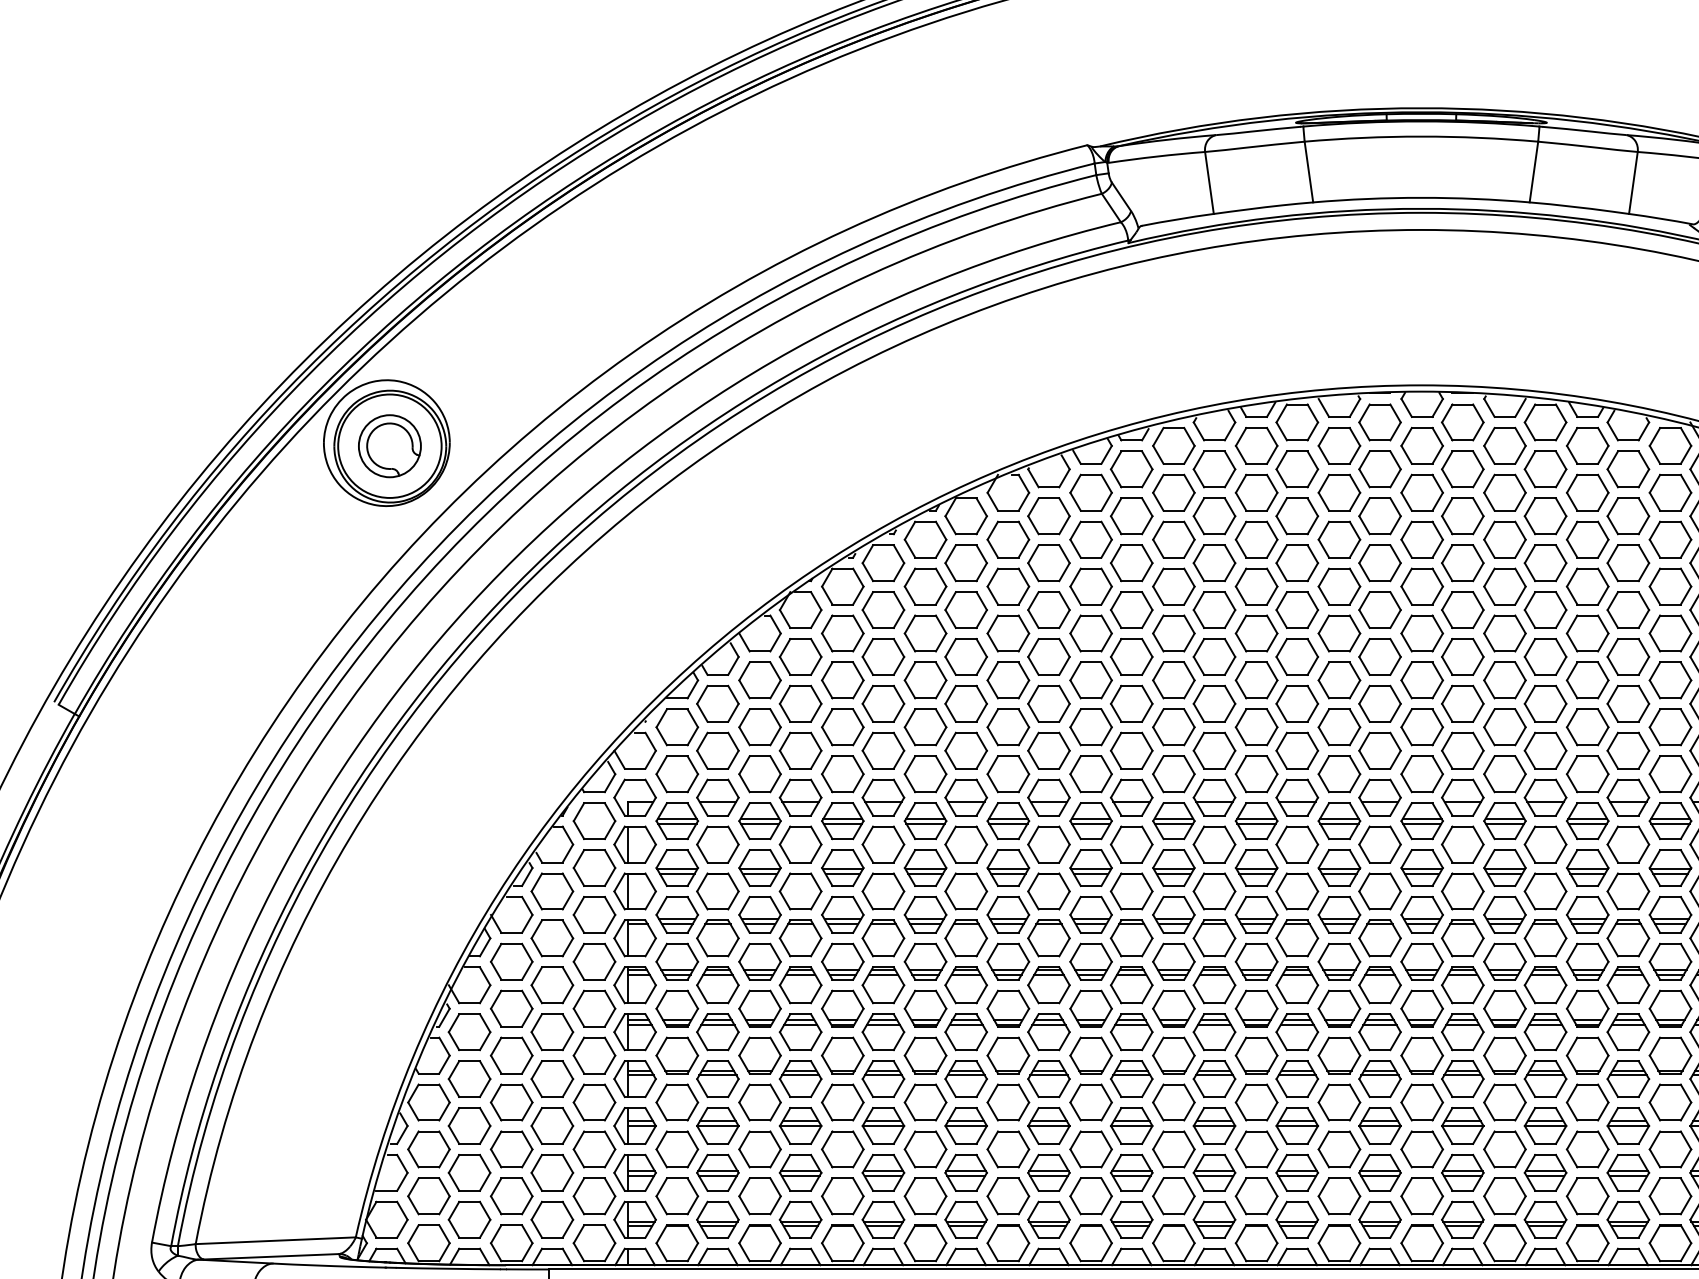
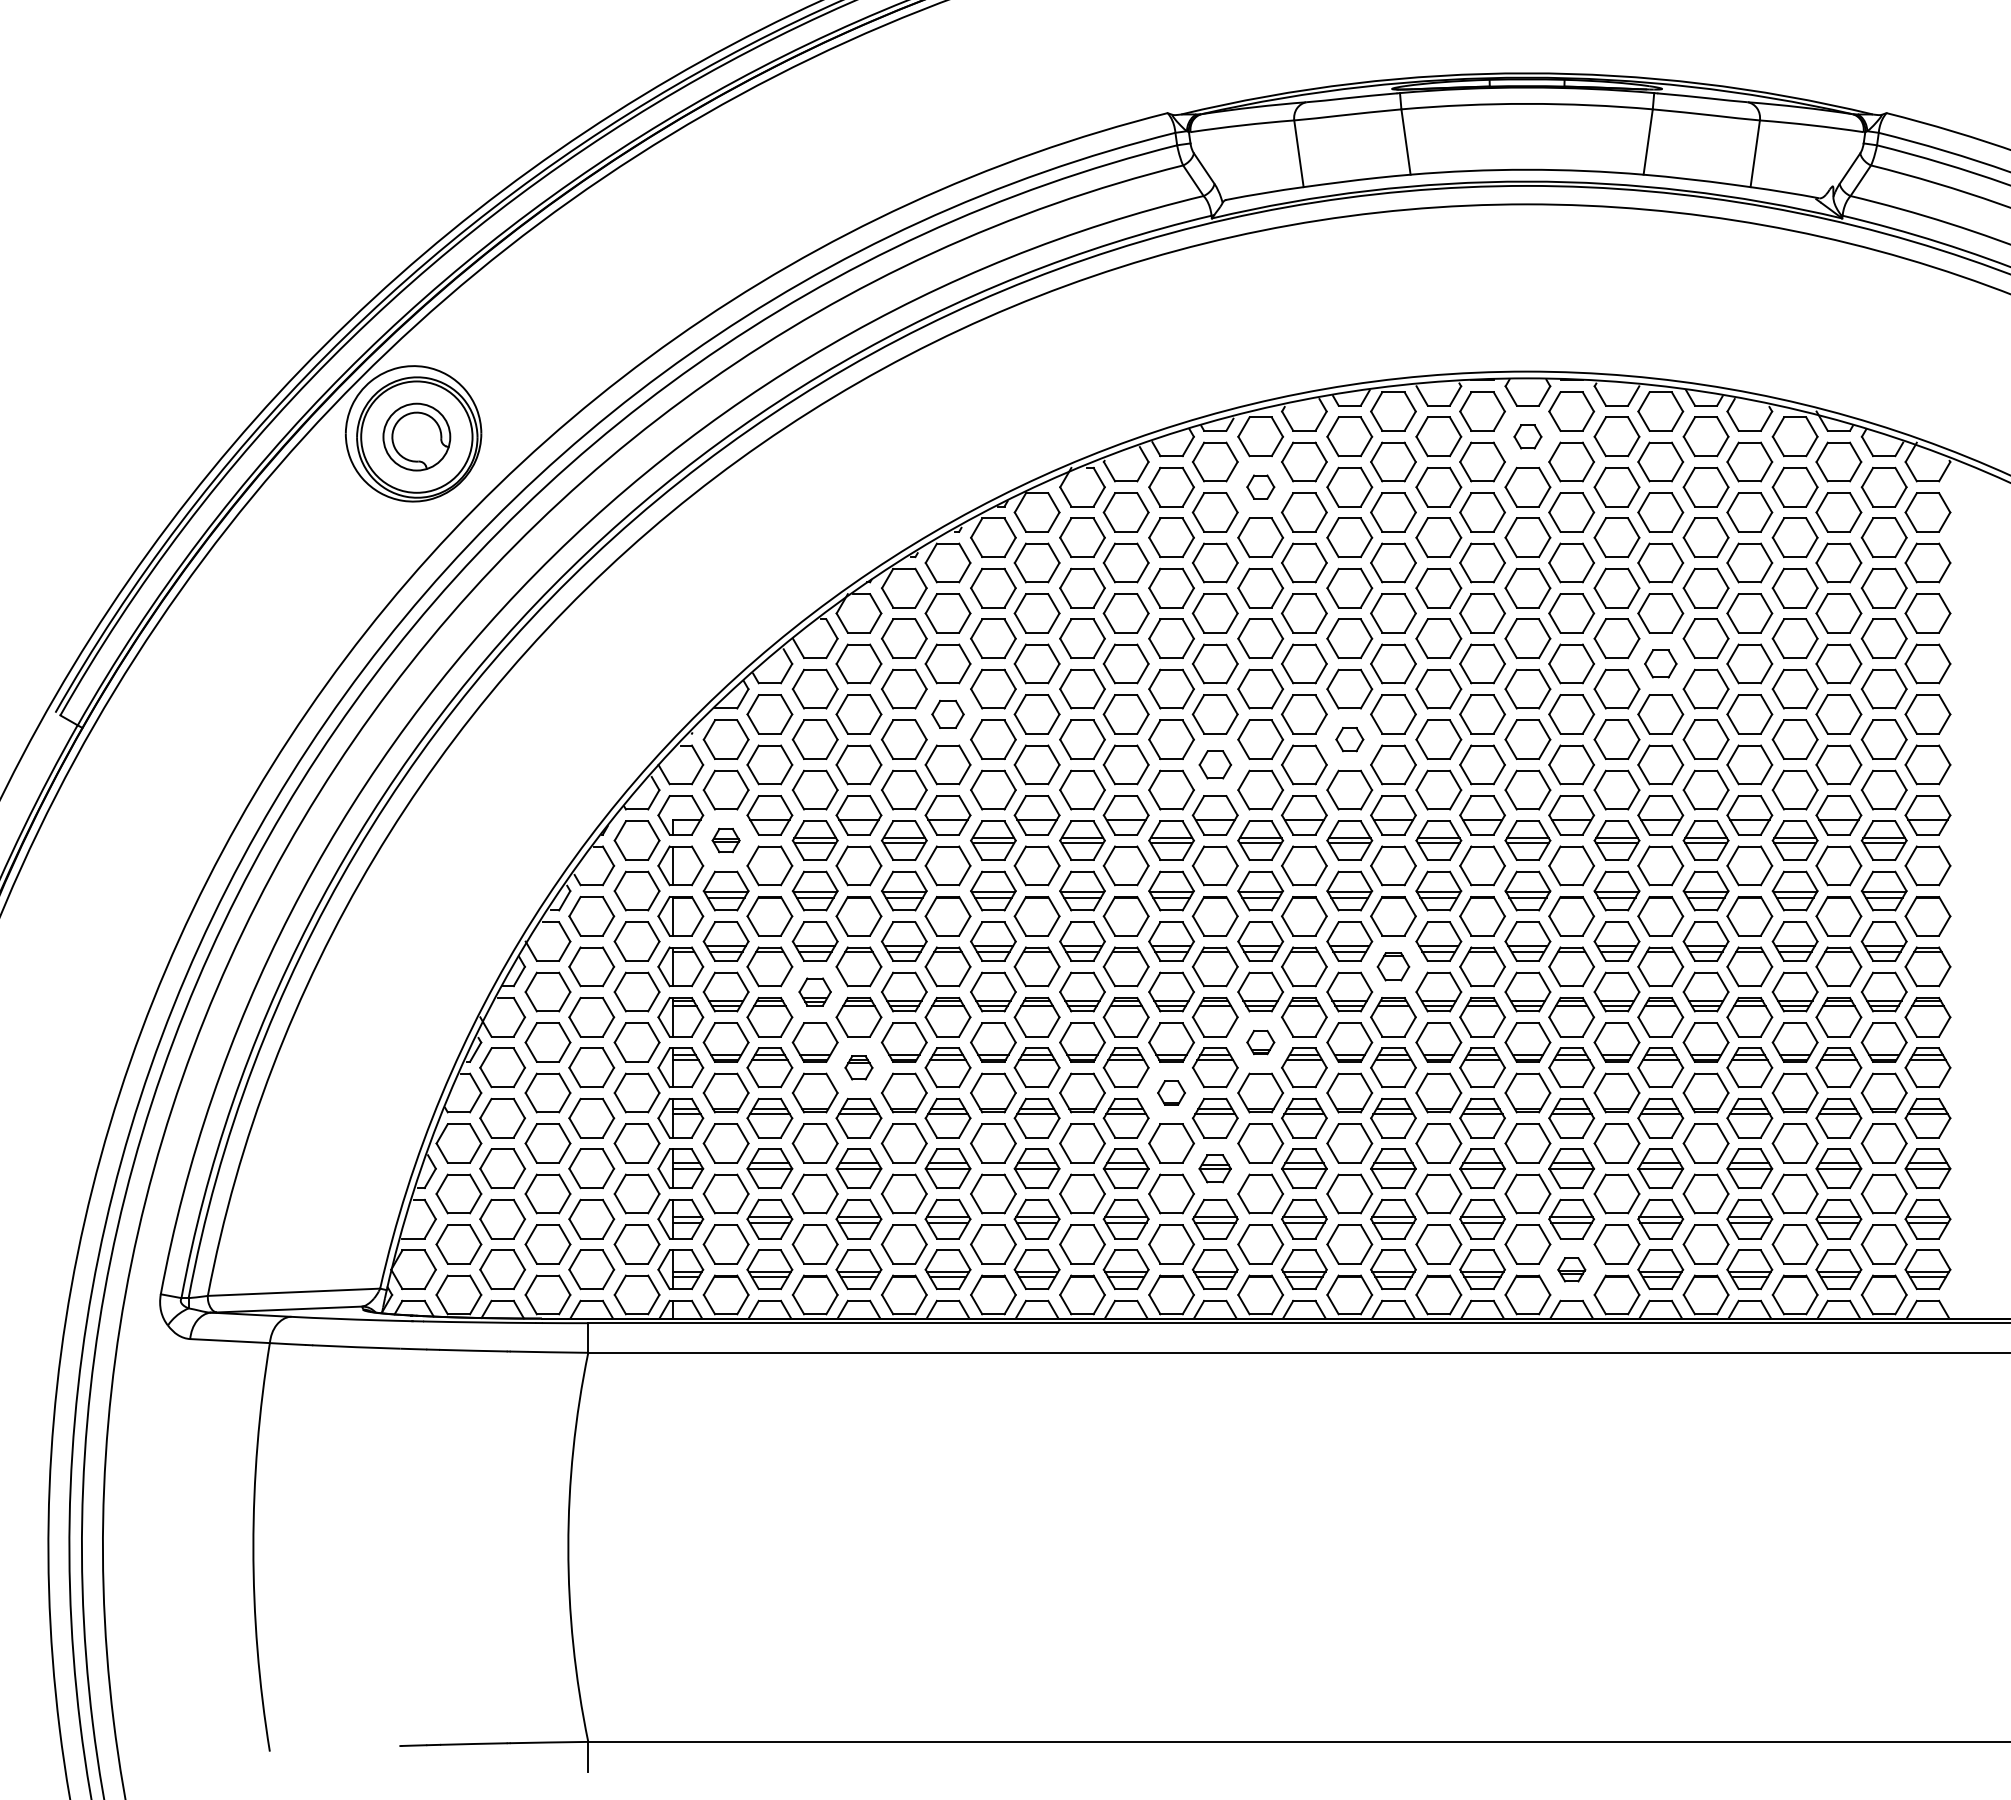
part: (1421, 445) -> (1527, 436), size x0.6
part: (1173, 492) -> (1260, 486), size x0.6
part: (1545, 656) -> (1660, 663), size x0.7
part: (882, 703) -> (947, 714), size x0.7
part: (1256, 727) -> (1349, 739), size x0.6
part: (1131, 750) -> (1215, 764), size x0.7
part: (676, 820) -> (725, 840), size x0.6
part: (1297, 938) -> (1393, 966), size x0.7
part: (759, 961) -> (814, 991), size x0.7
part: (1173, 1008) -> (1260, 1042), size x0.6
part: (800, 1031) -> (858, 1067), size x0.6
part: (1091, 1055) -> (1171, 1092), size x0.6
part: (1130, 1125) -> (1214, 1168), size x0.7
part: (1462, 1219) -> (1571, 1269), size x0.6

